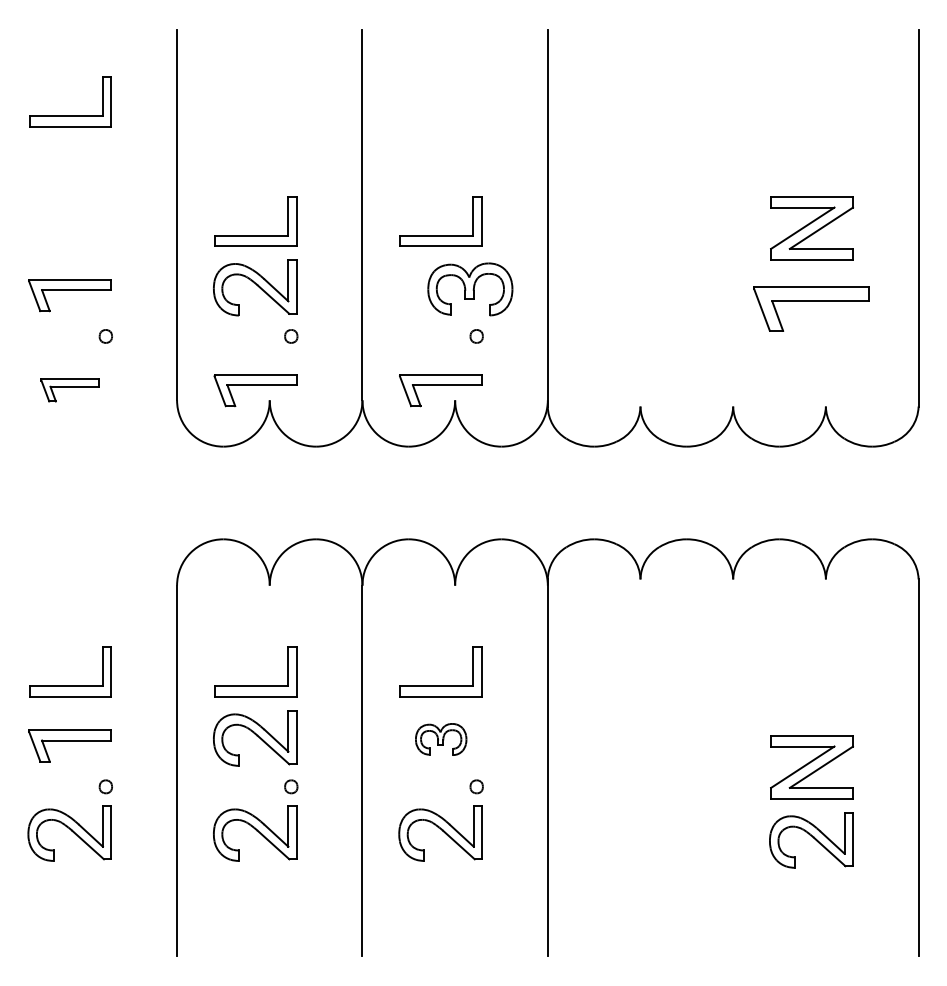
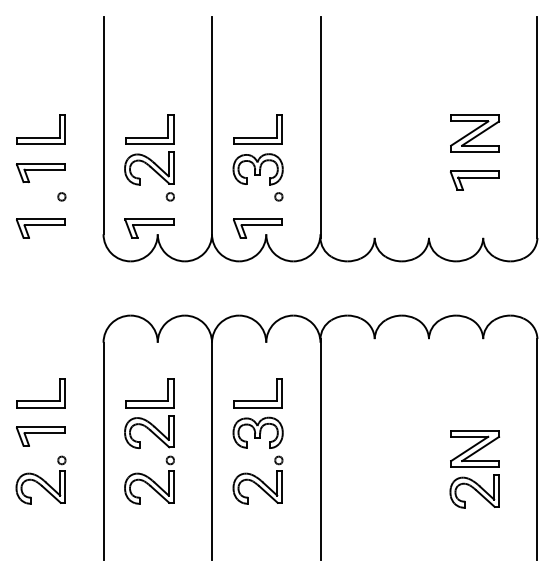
part: (69, 115) -> (40, 137), moved
part: (469, 289) -> (257, 169), moved
part: (811, 308) -> (474, 180), size x0.71
part: (69, 390) -> (40, 228), size x1.43
part: (440, 739) -> (257, 432), size x1.67

